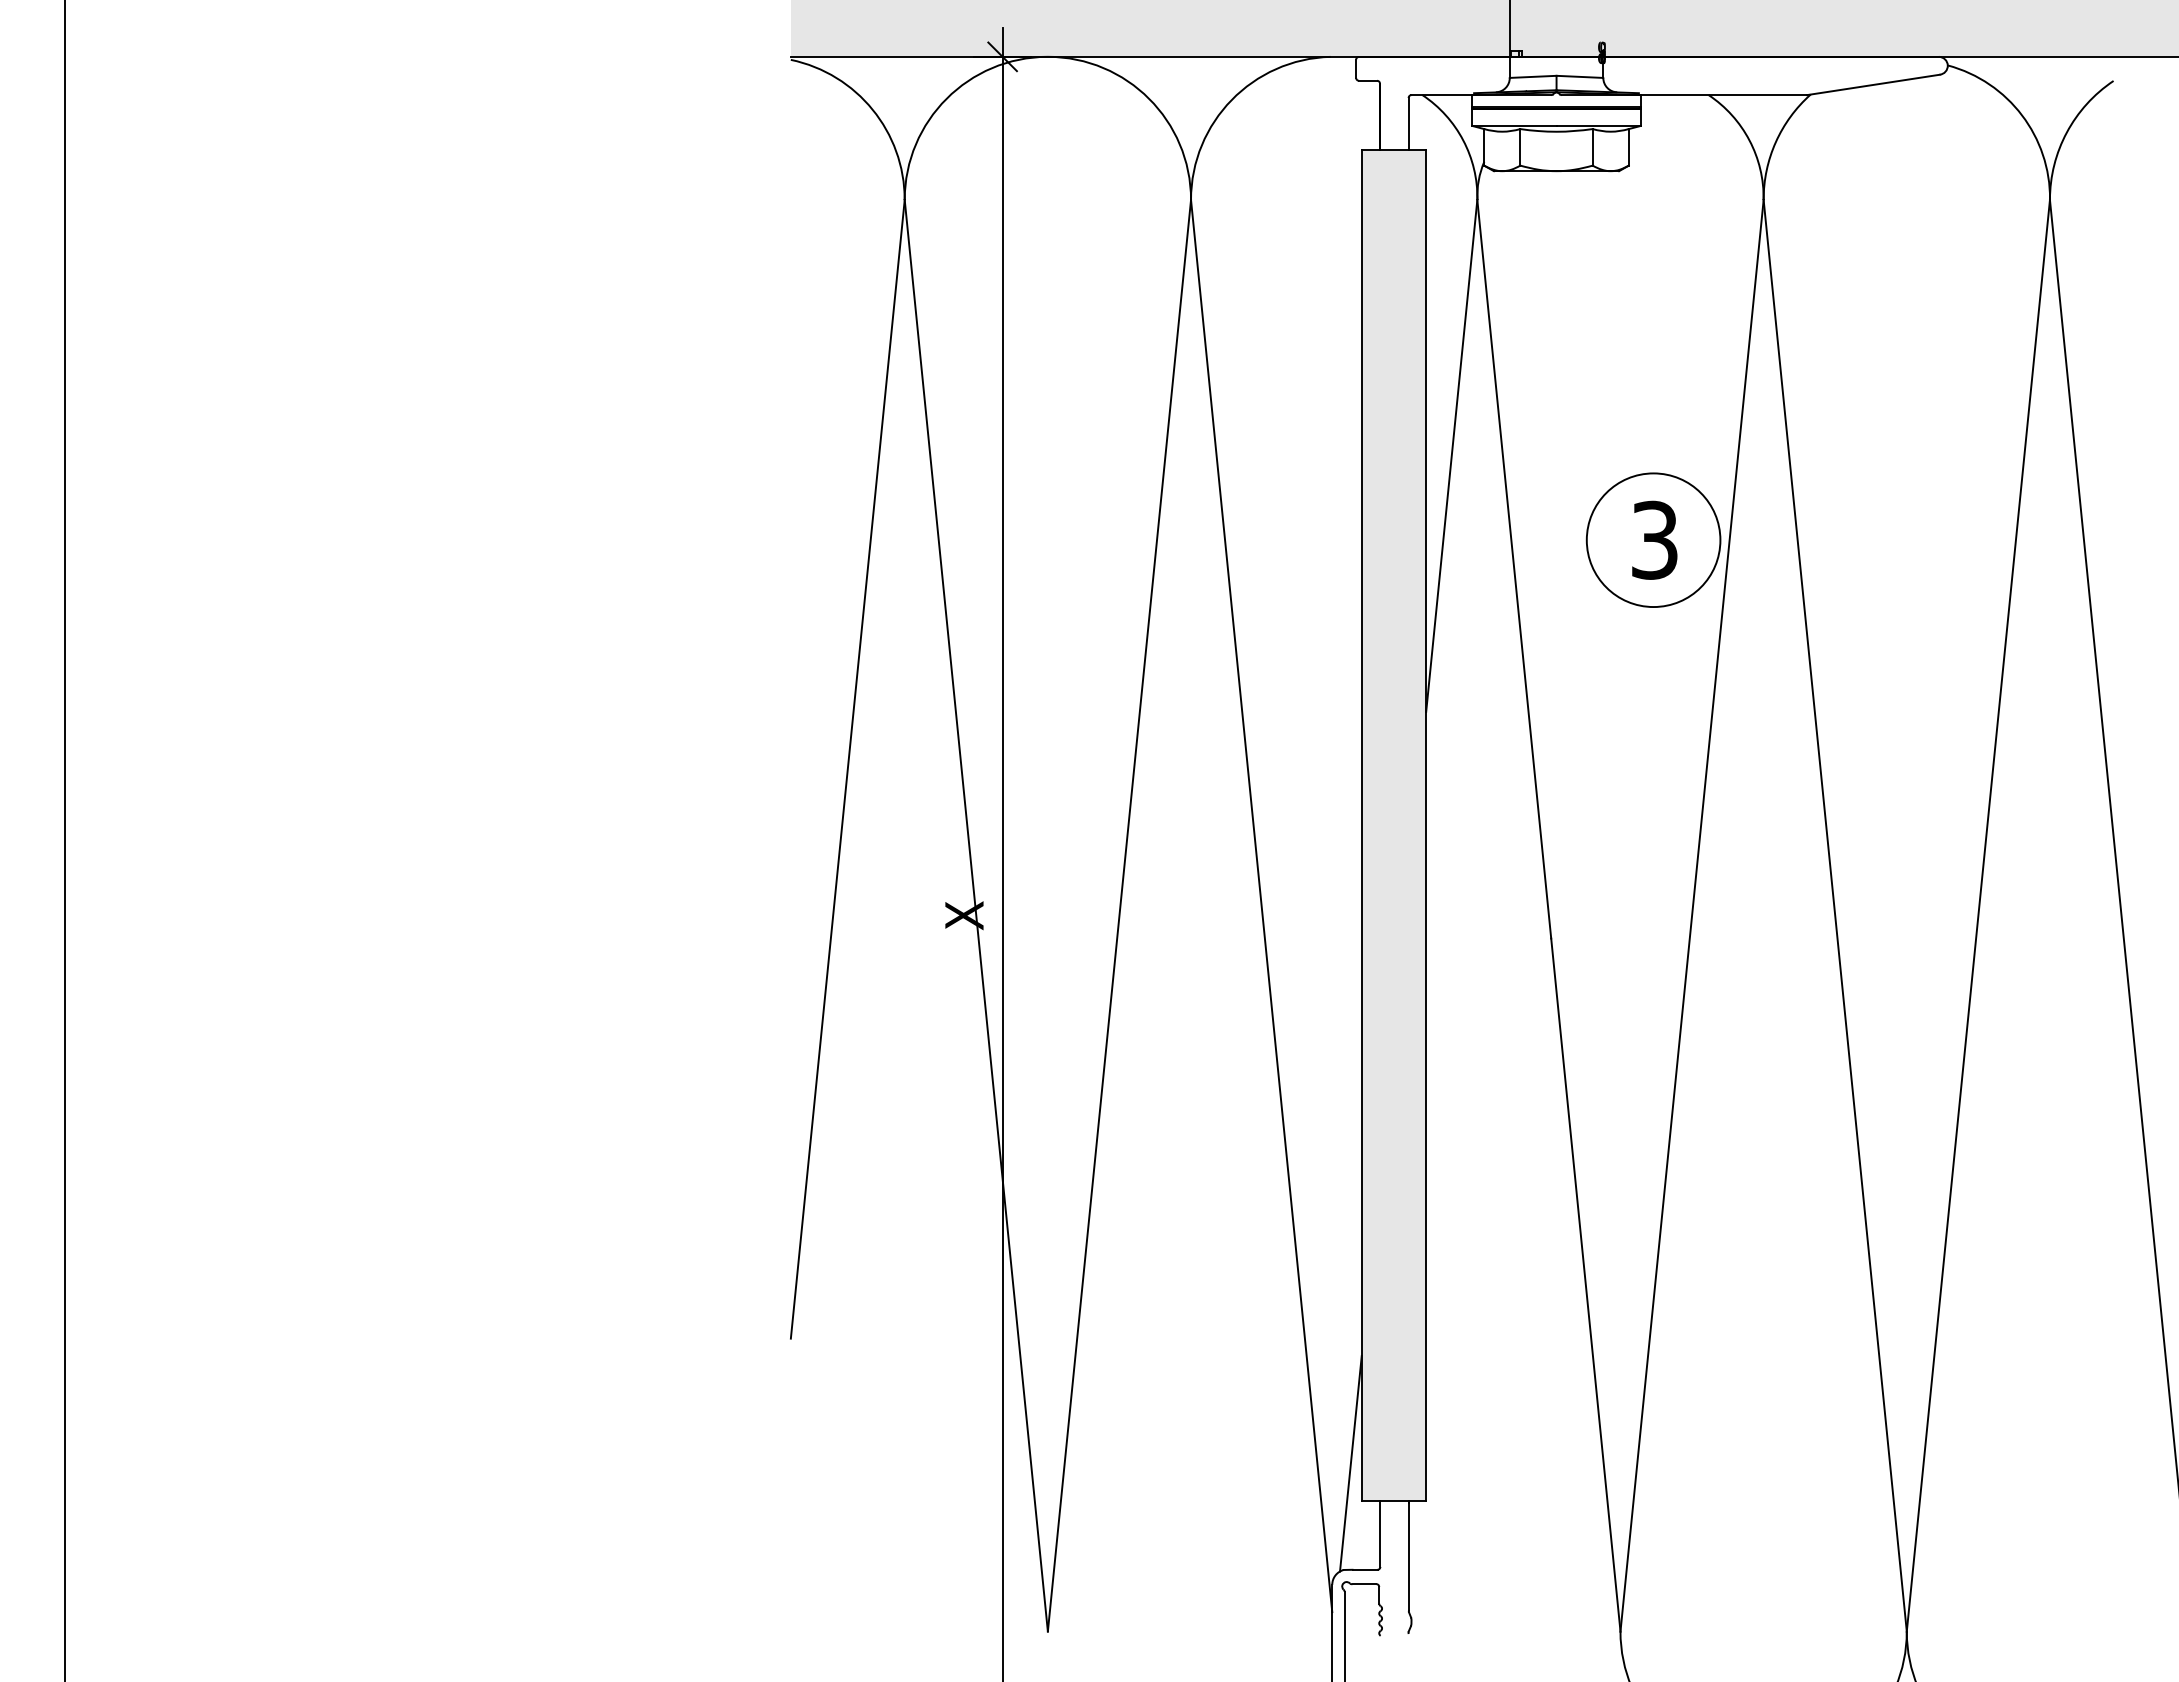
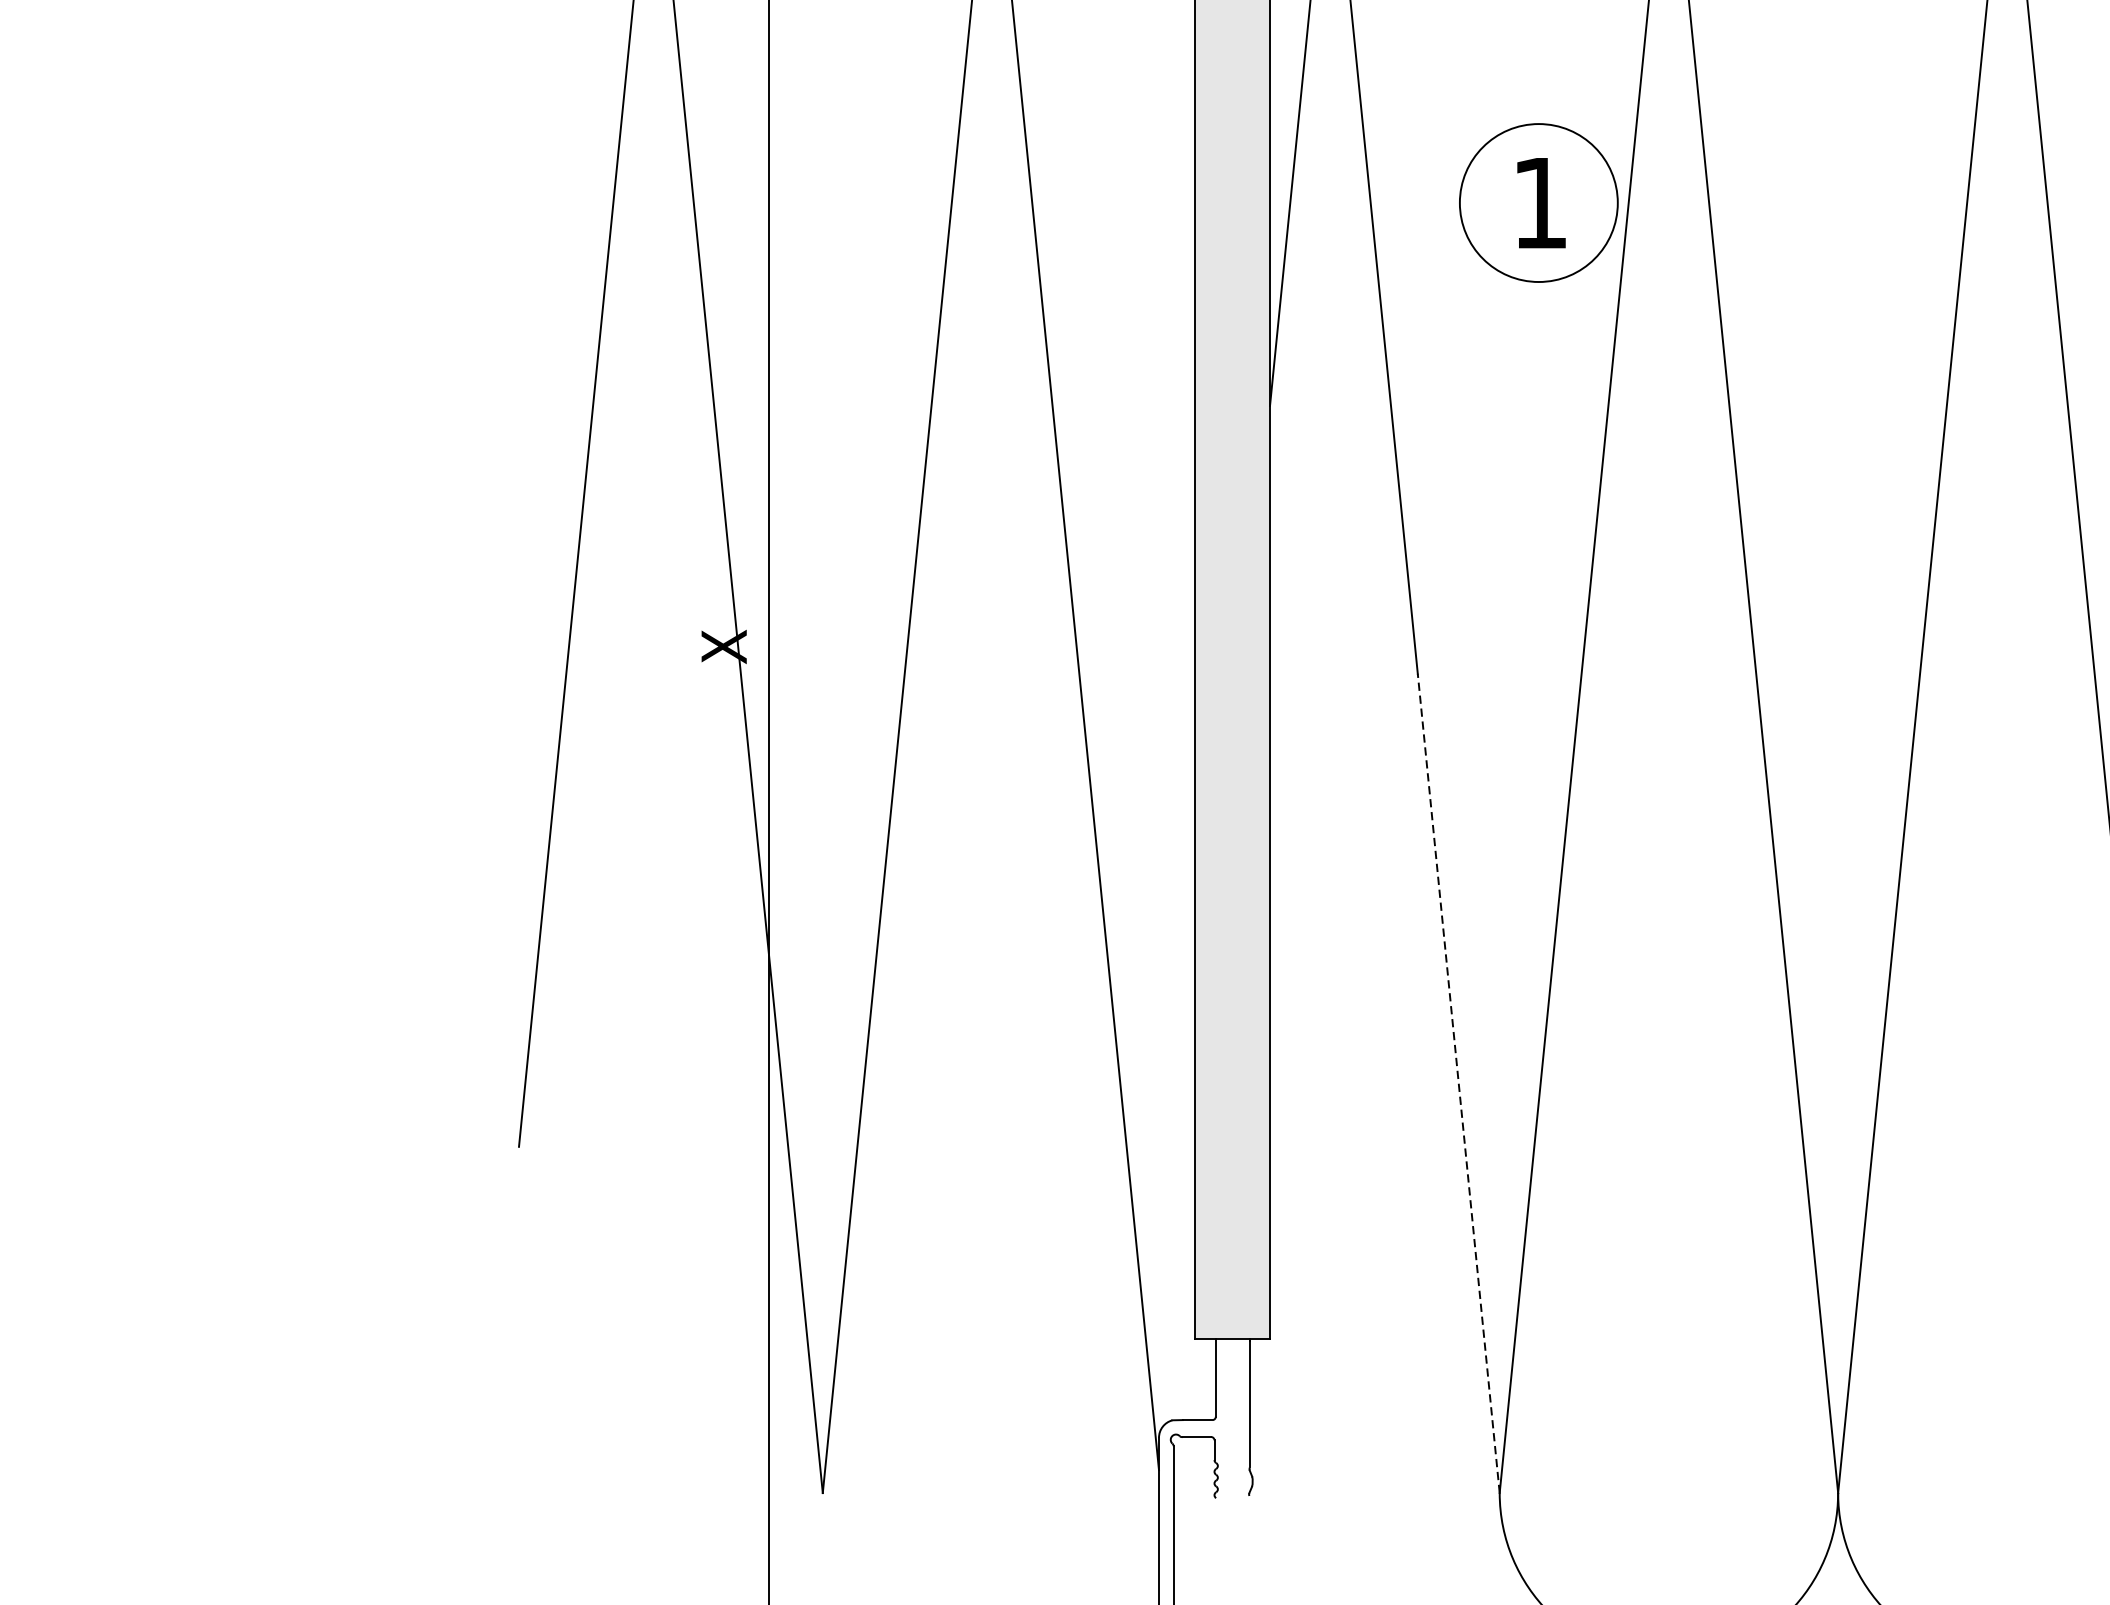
text: (1654, 539) -> (1539, 202), 3 -> 1
line: (1585, 1284) -> (1458, 1082), solid -> dashed
line: (1350, 1463) -> (1180, 1294), removed

